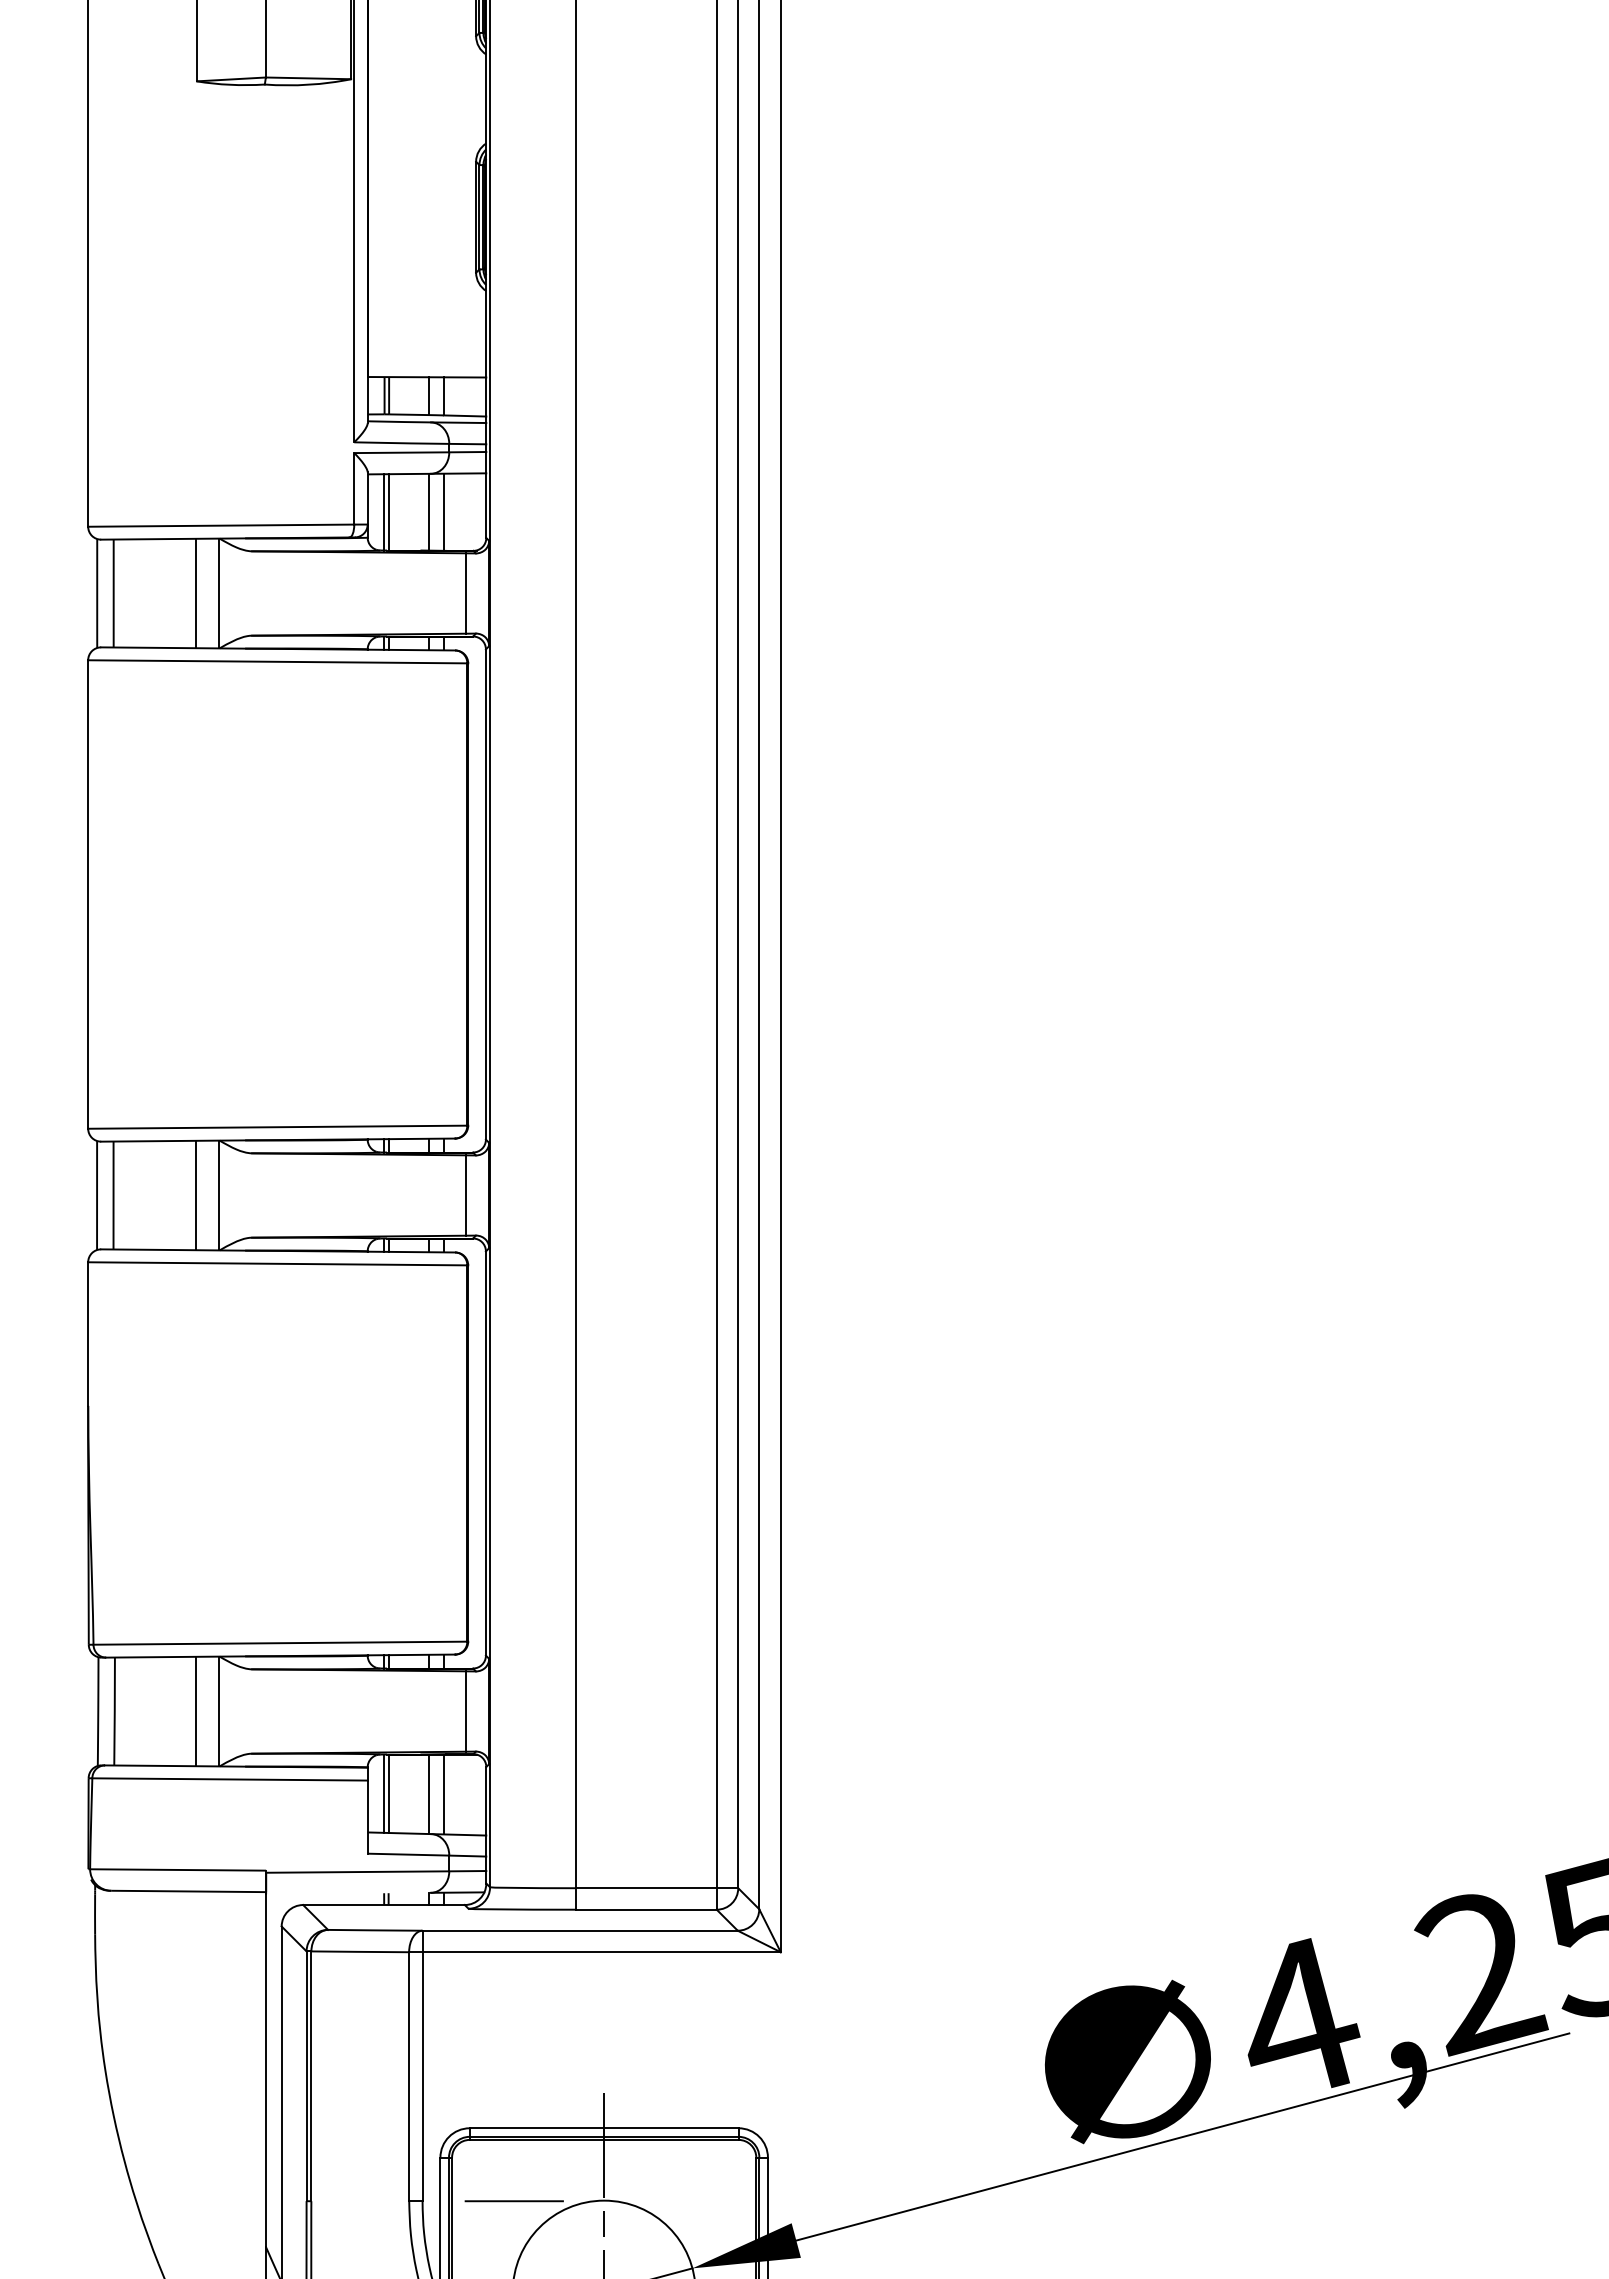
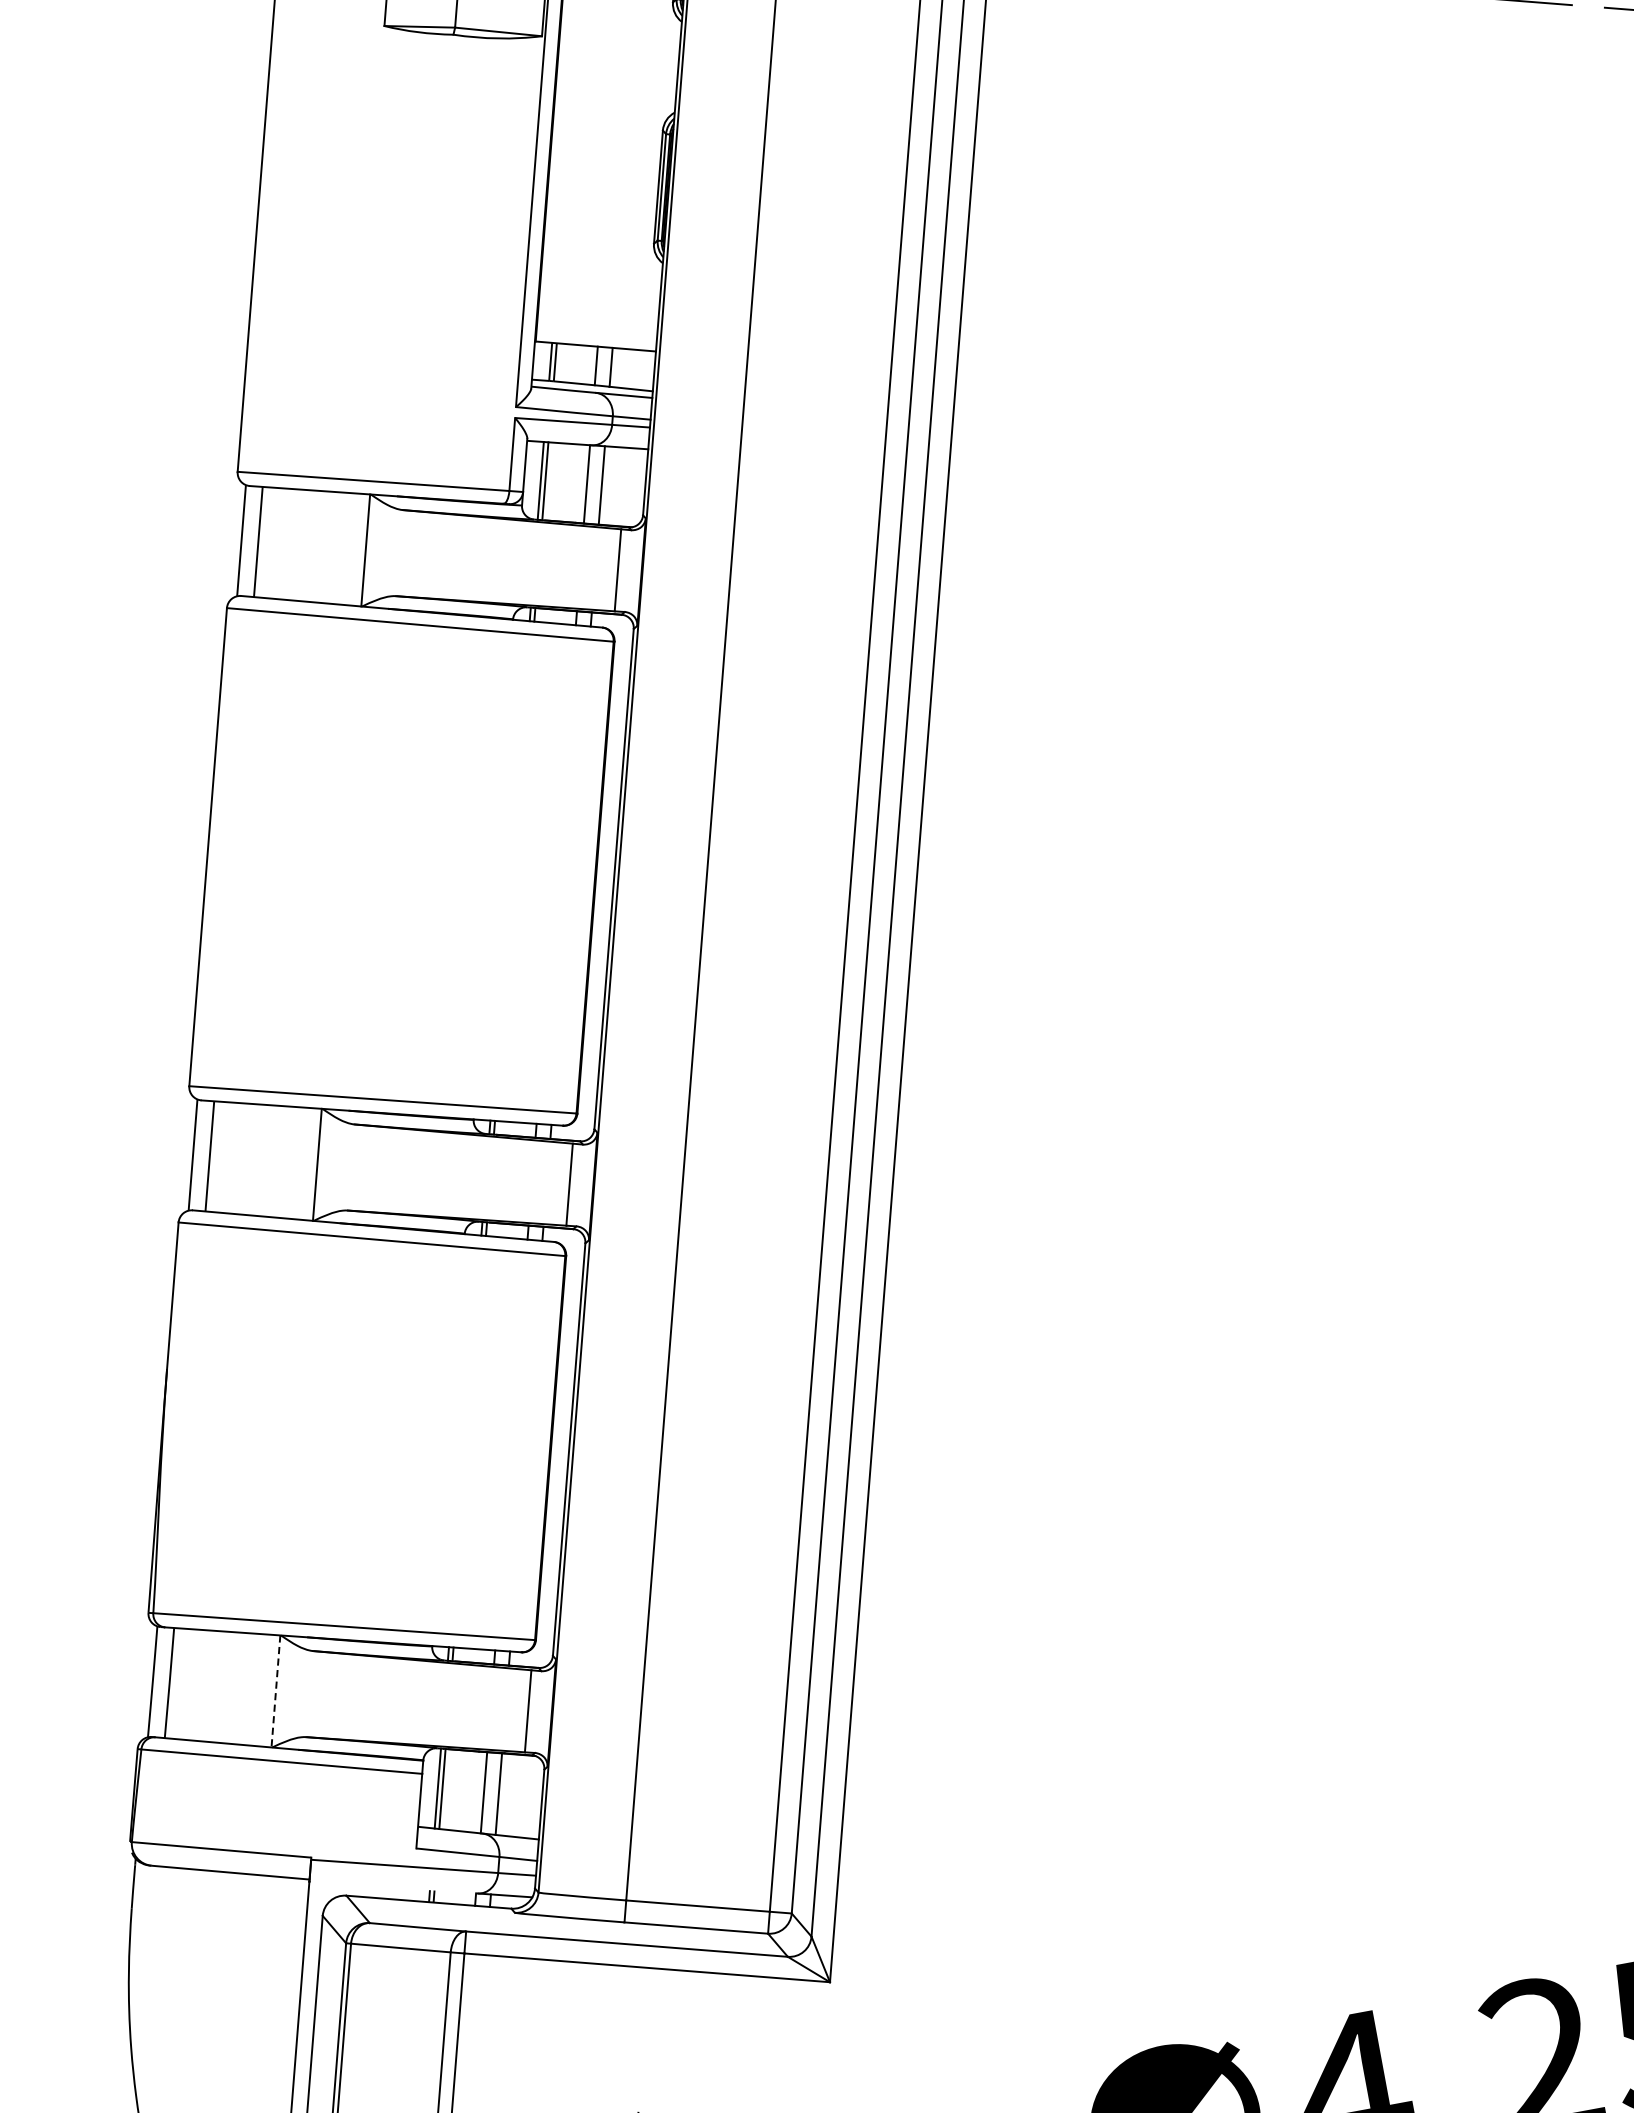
line: (195, 593) -> (341, 548), removed
line: (195, 1195) -> (293, 1162), removed
line: (195, 1711) -> (252, 1689), removed
line: (218, 1711) -> (275, 1691), solid -> dashed

